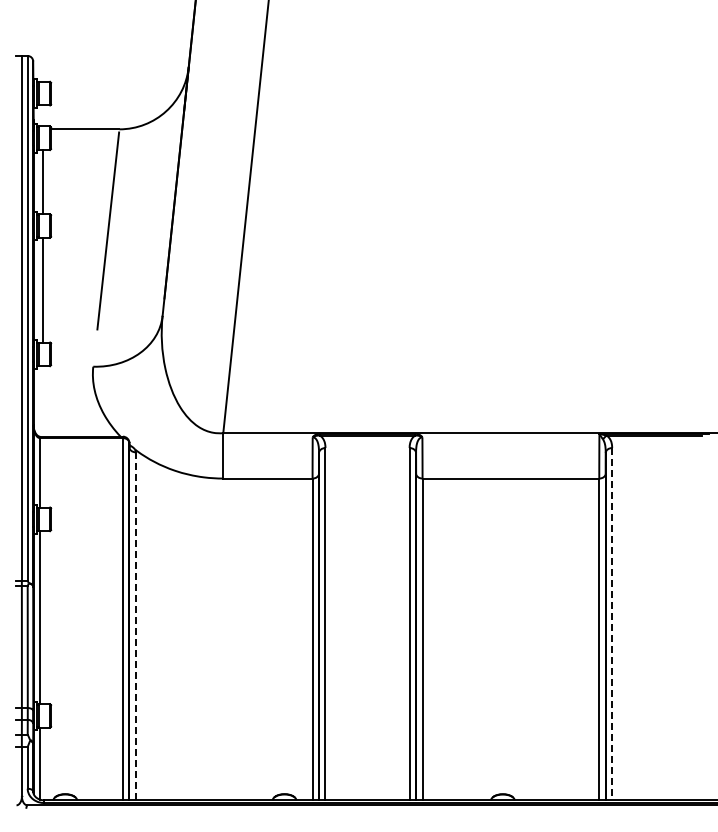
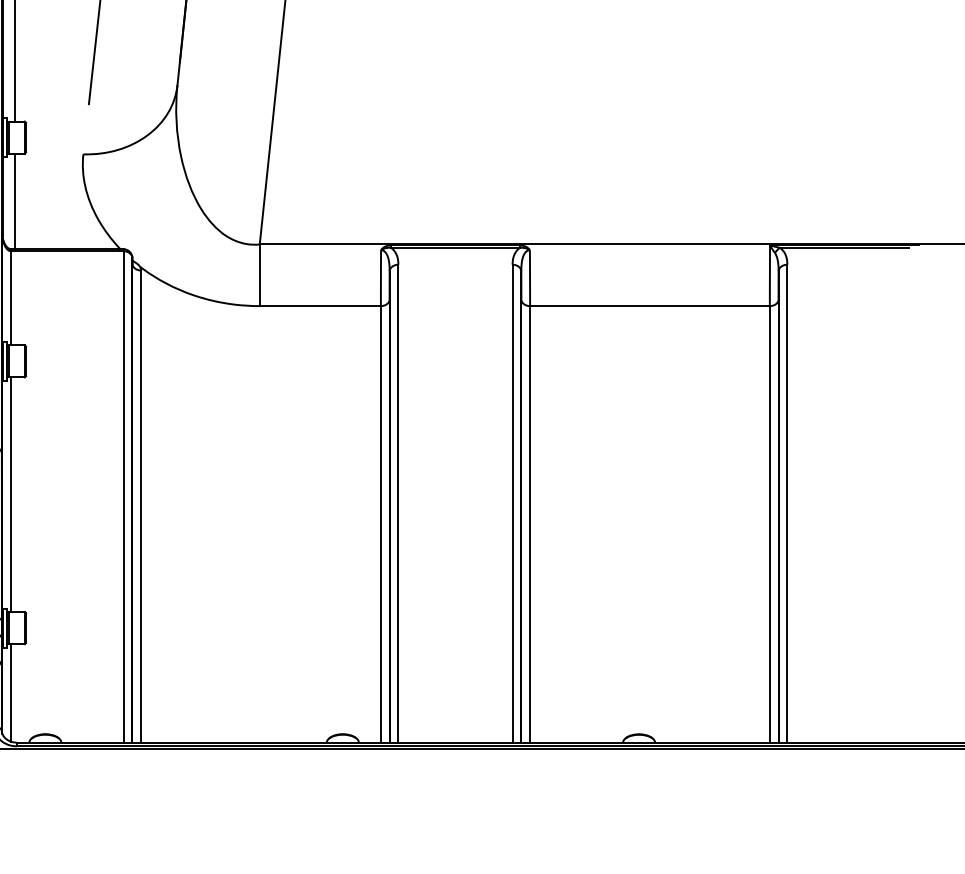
line: (42, 401) -> (14, 201), added
line: (612, 624) -> (787, 504), dashed -> solid
line: (135, 626) -> (140, 506), dashed -> solid

